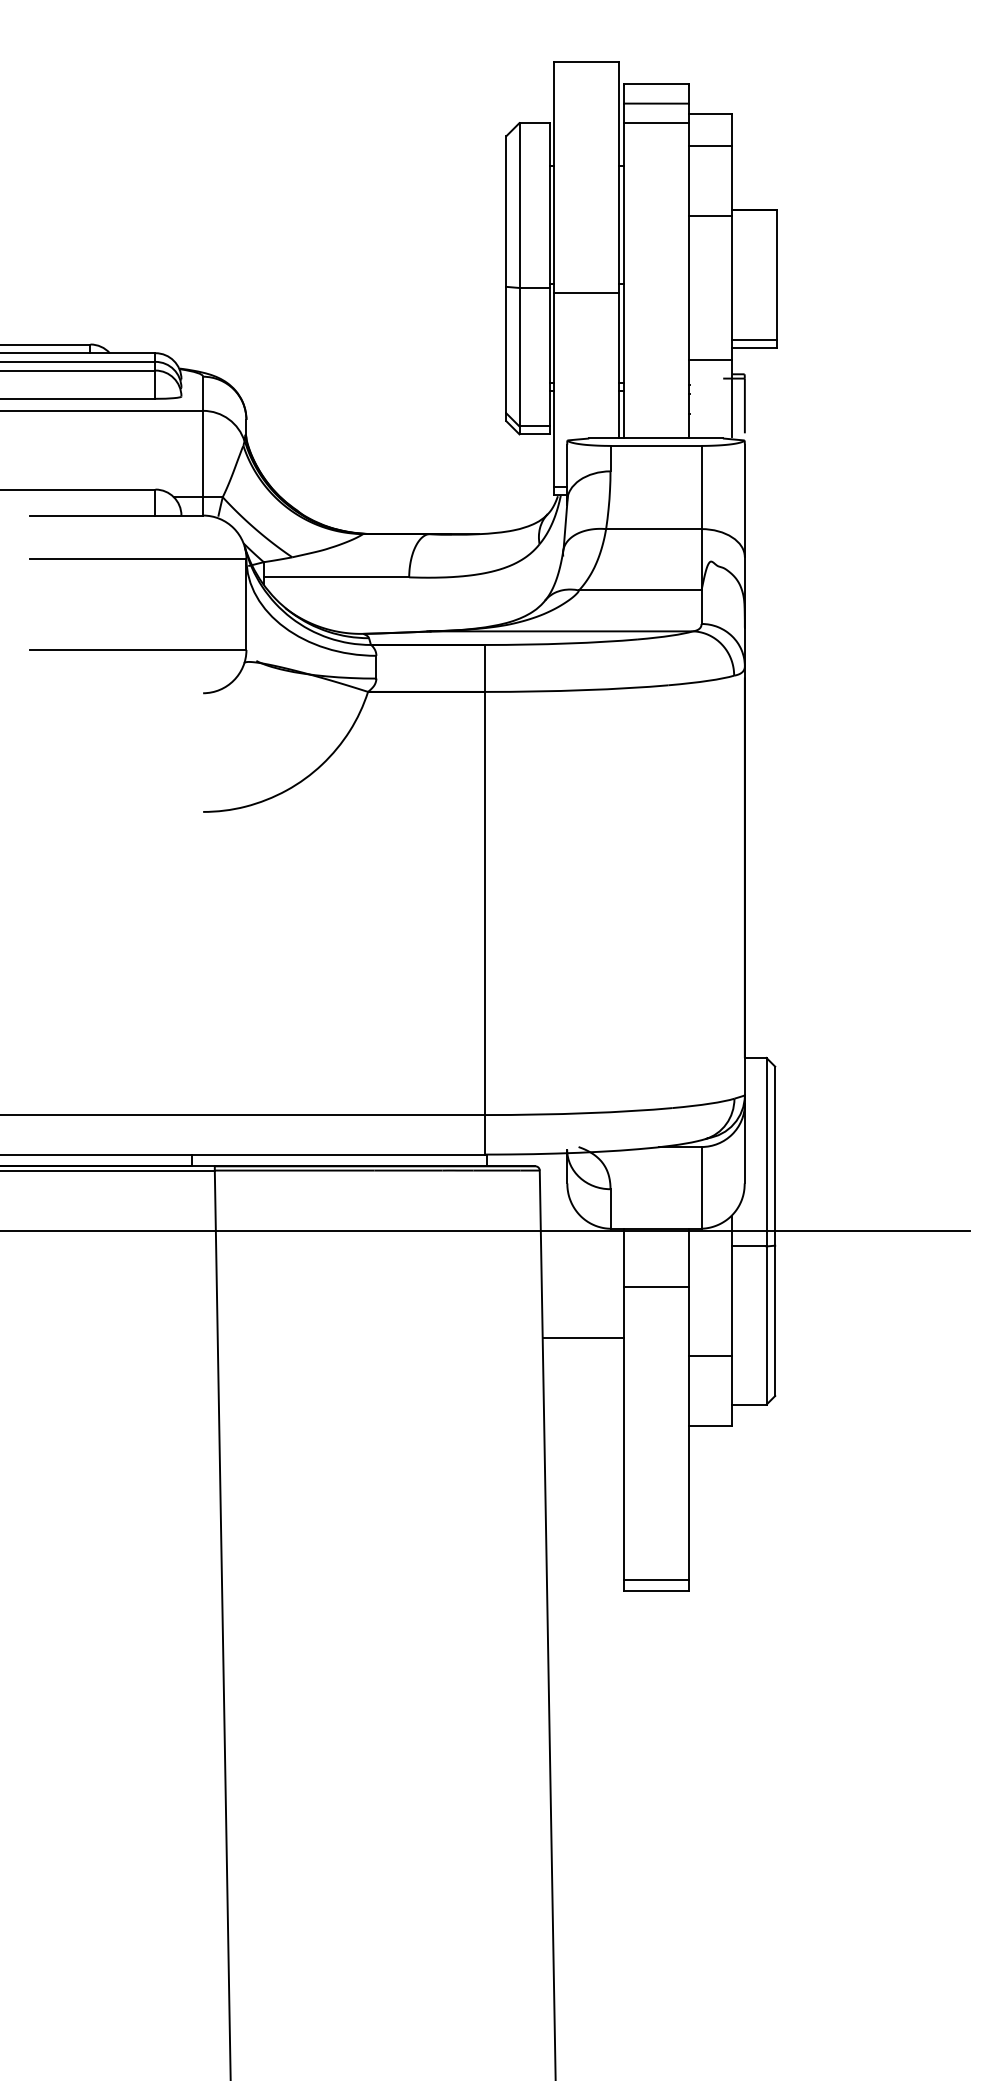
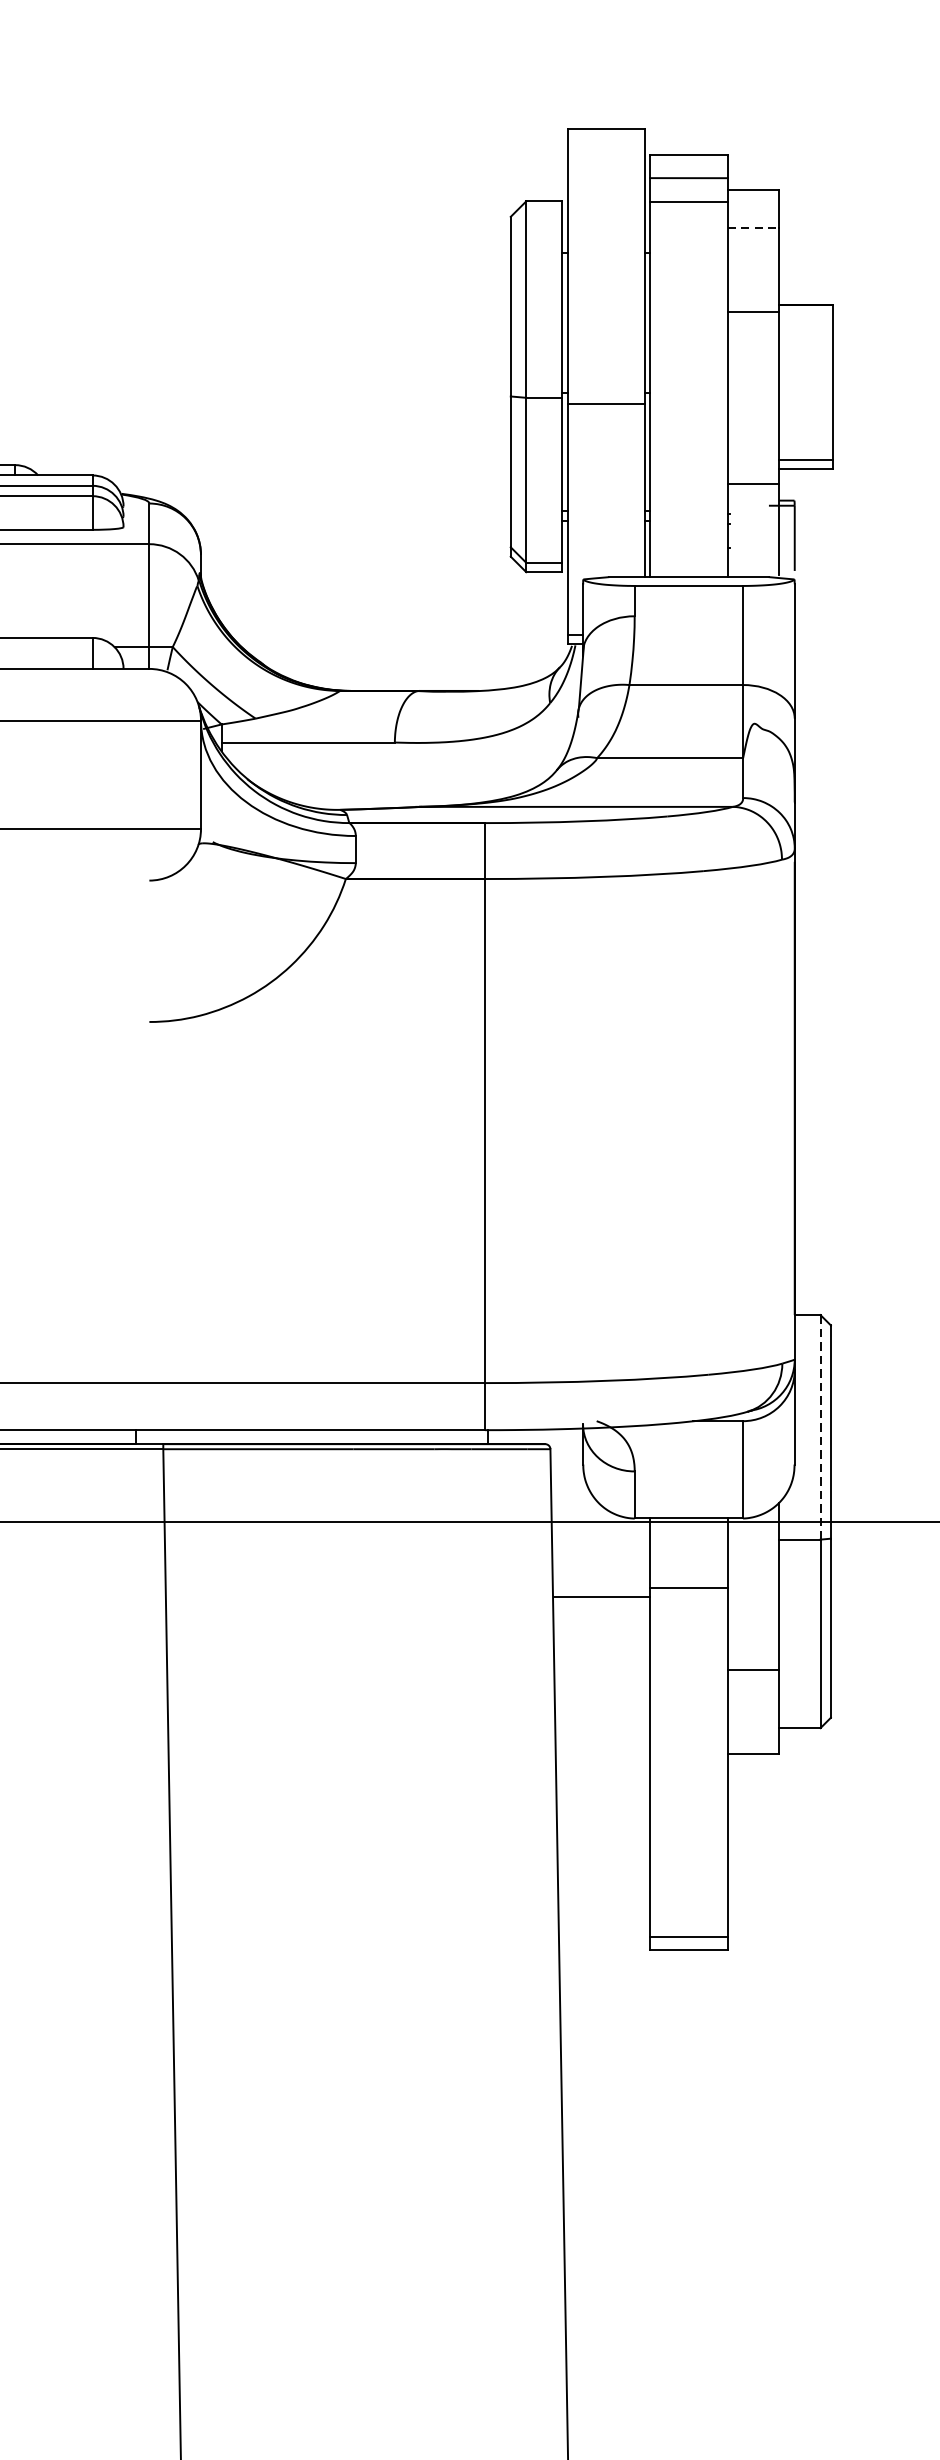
line: (710, 145) -> (753, 228), solid -> dashed
line: (766, 1152) -> (820, 1427), solid -> dashed
line: (582, 1337) -> (601, 1596), moved

